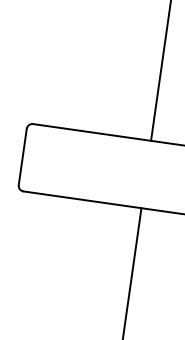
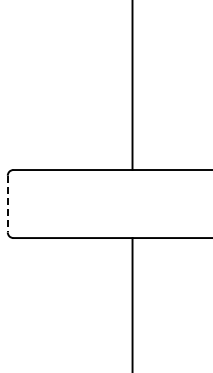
line: (22, 157) -> (7, 204), solid -> dashed

